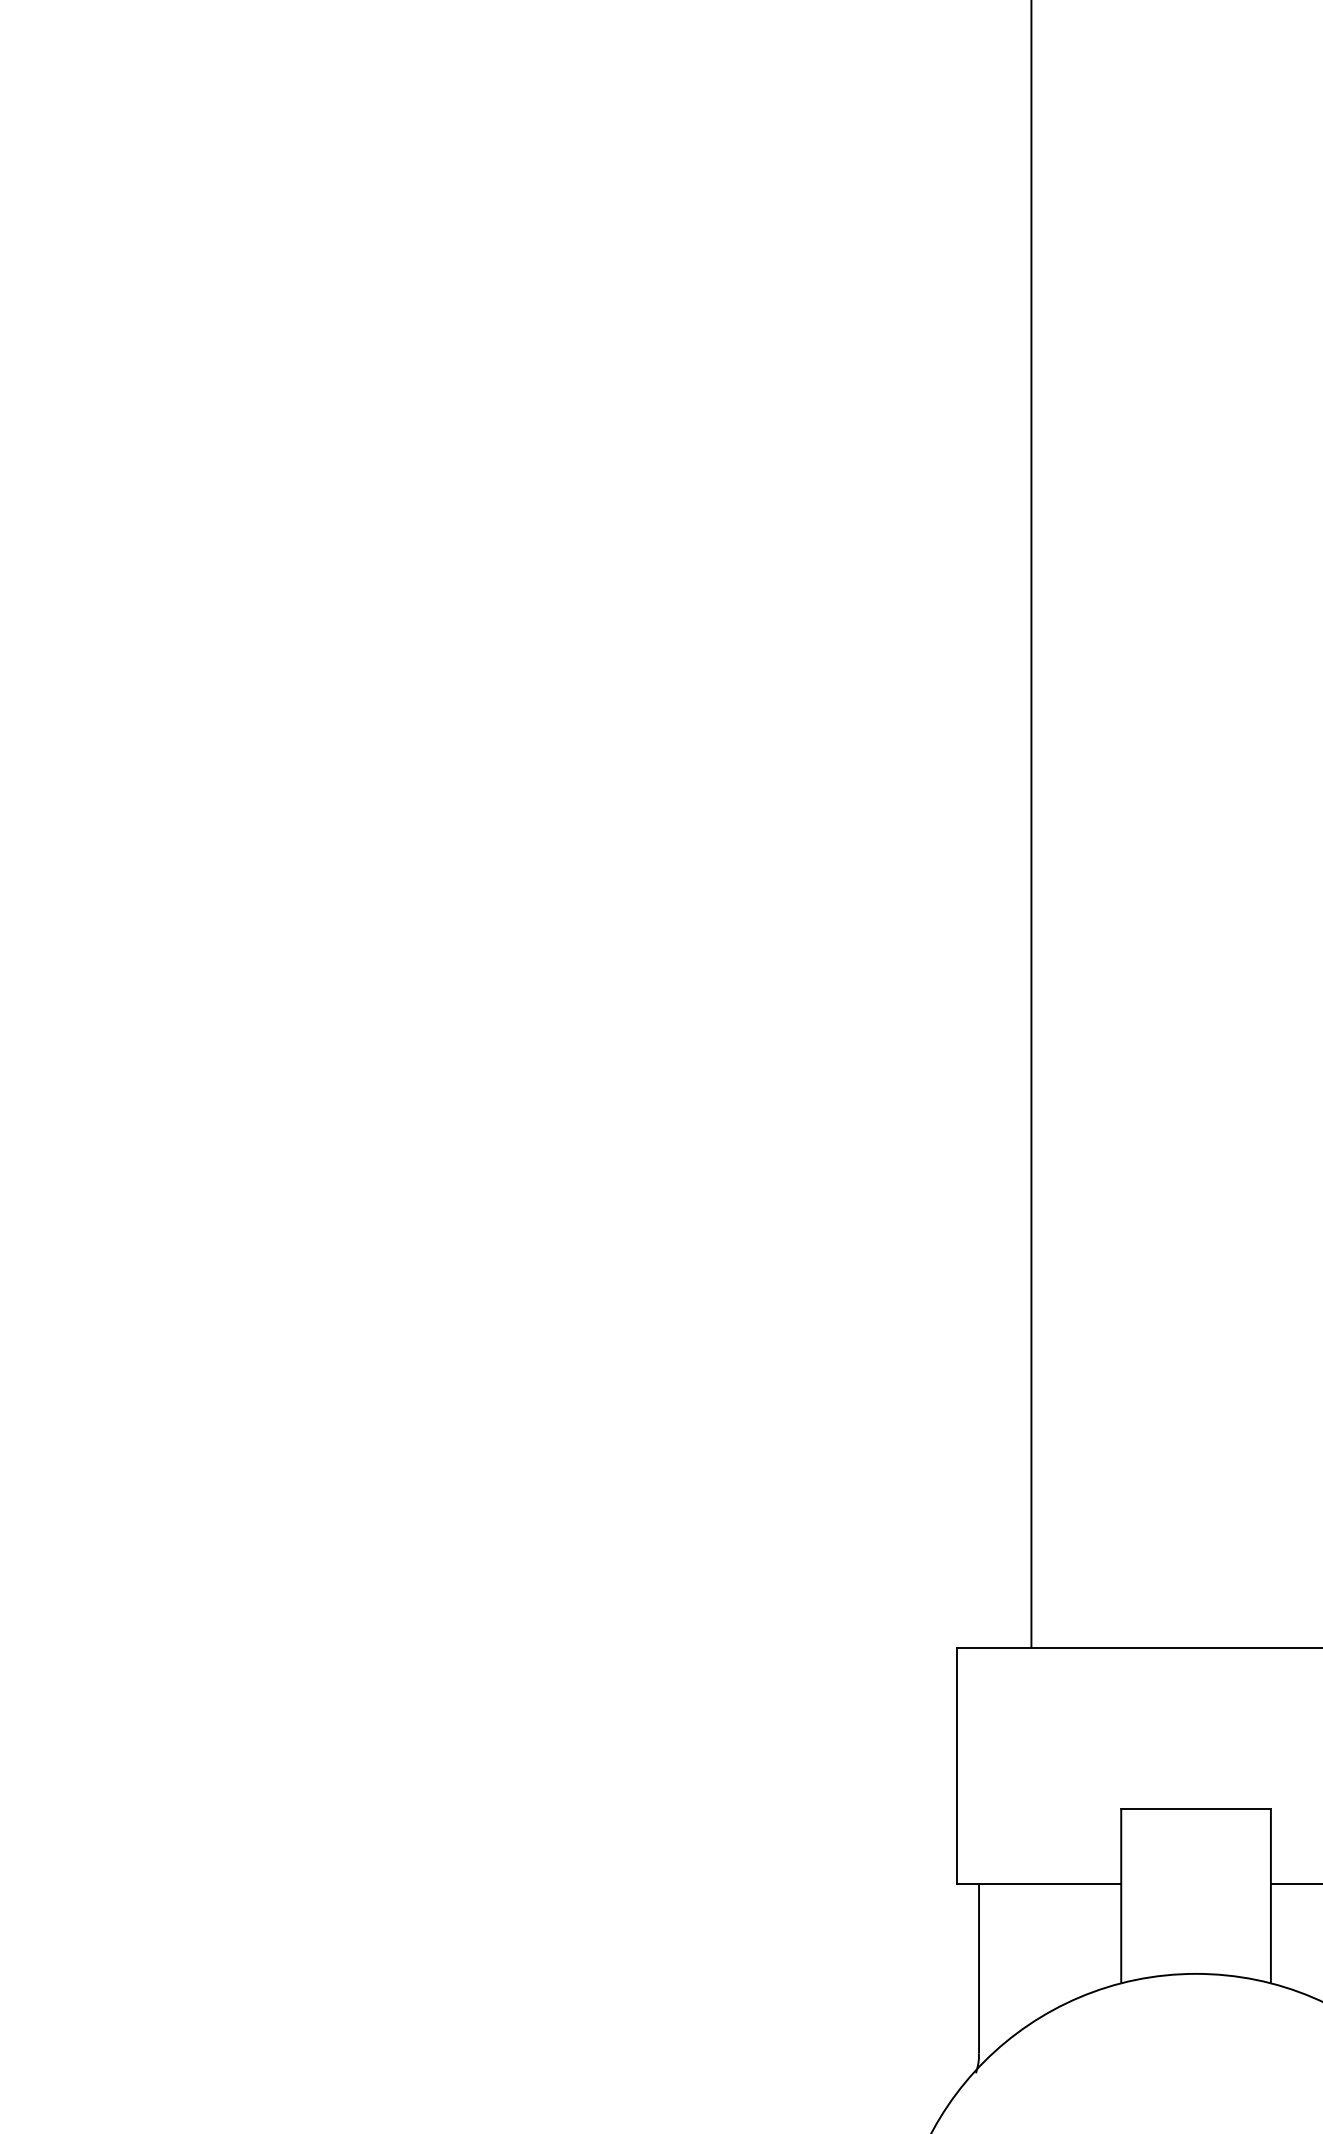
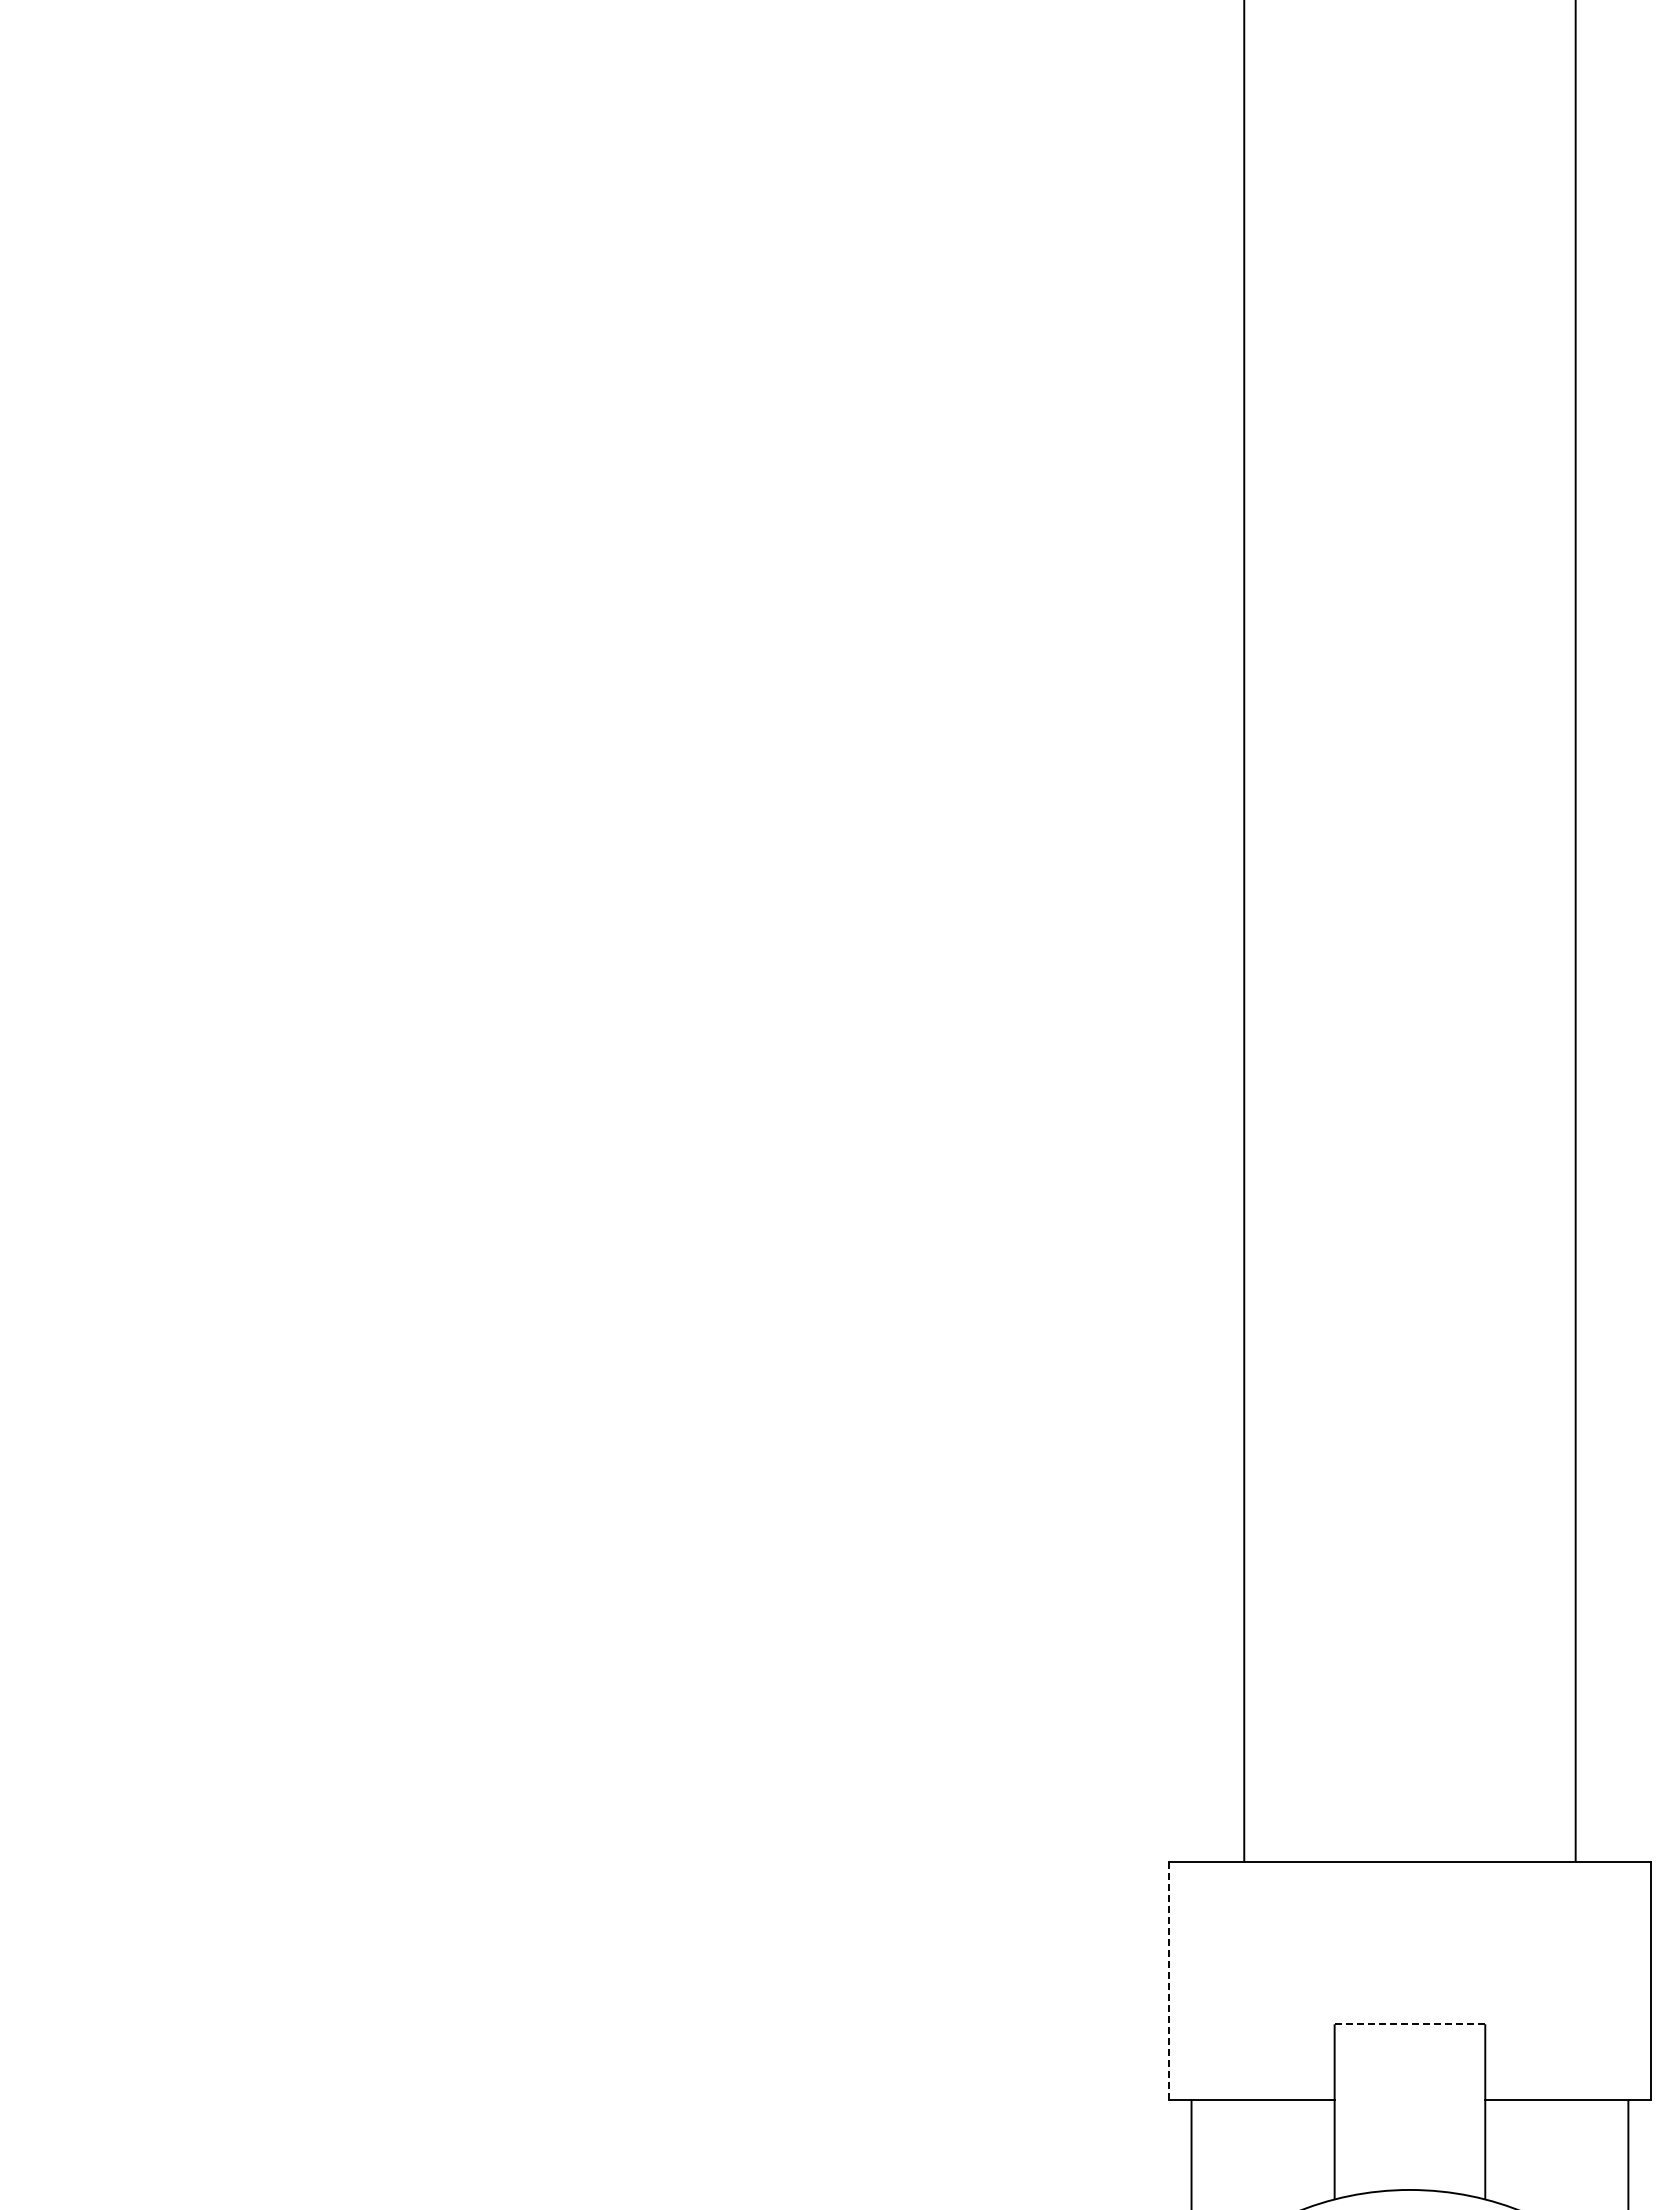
line: (956, 1765) -> (1168, 1980), solid -> dashed
line: (1195, 1809) -> (1409, 2024), solid -> dashed

